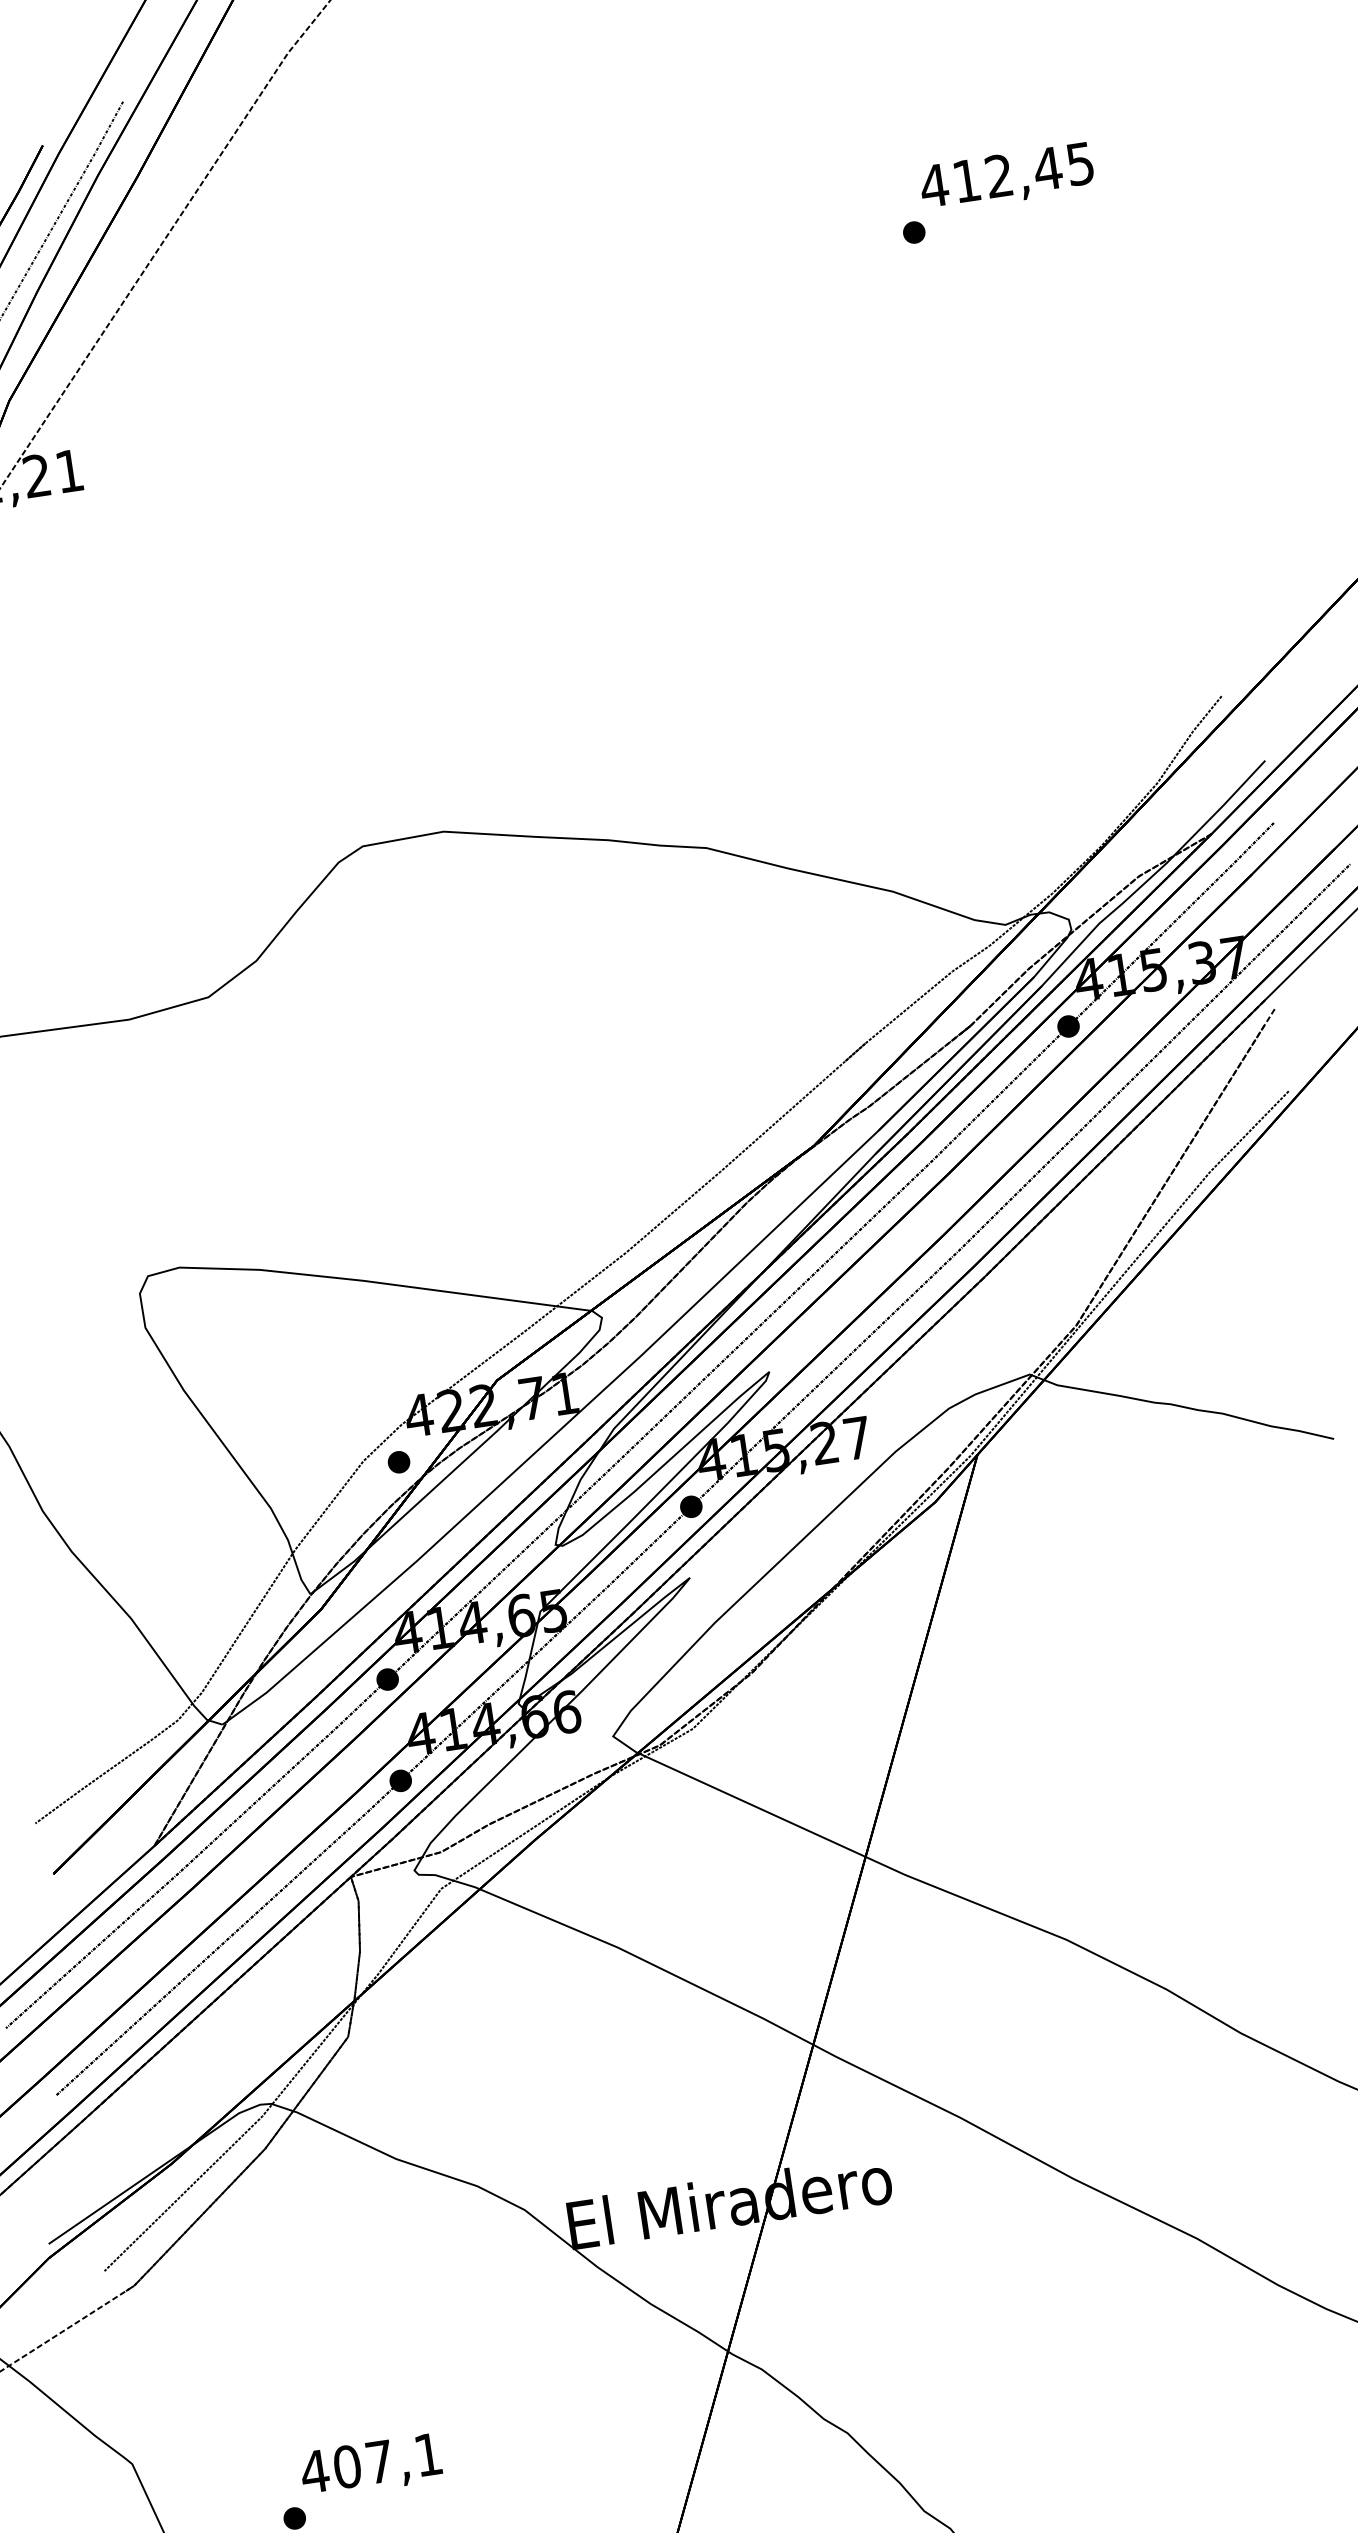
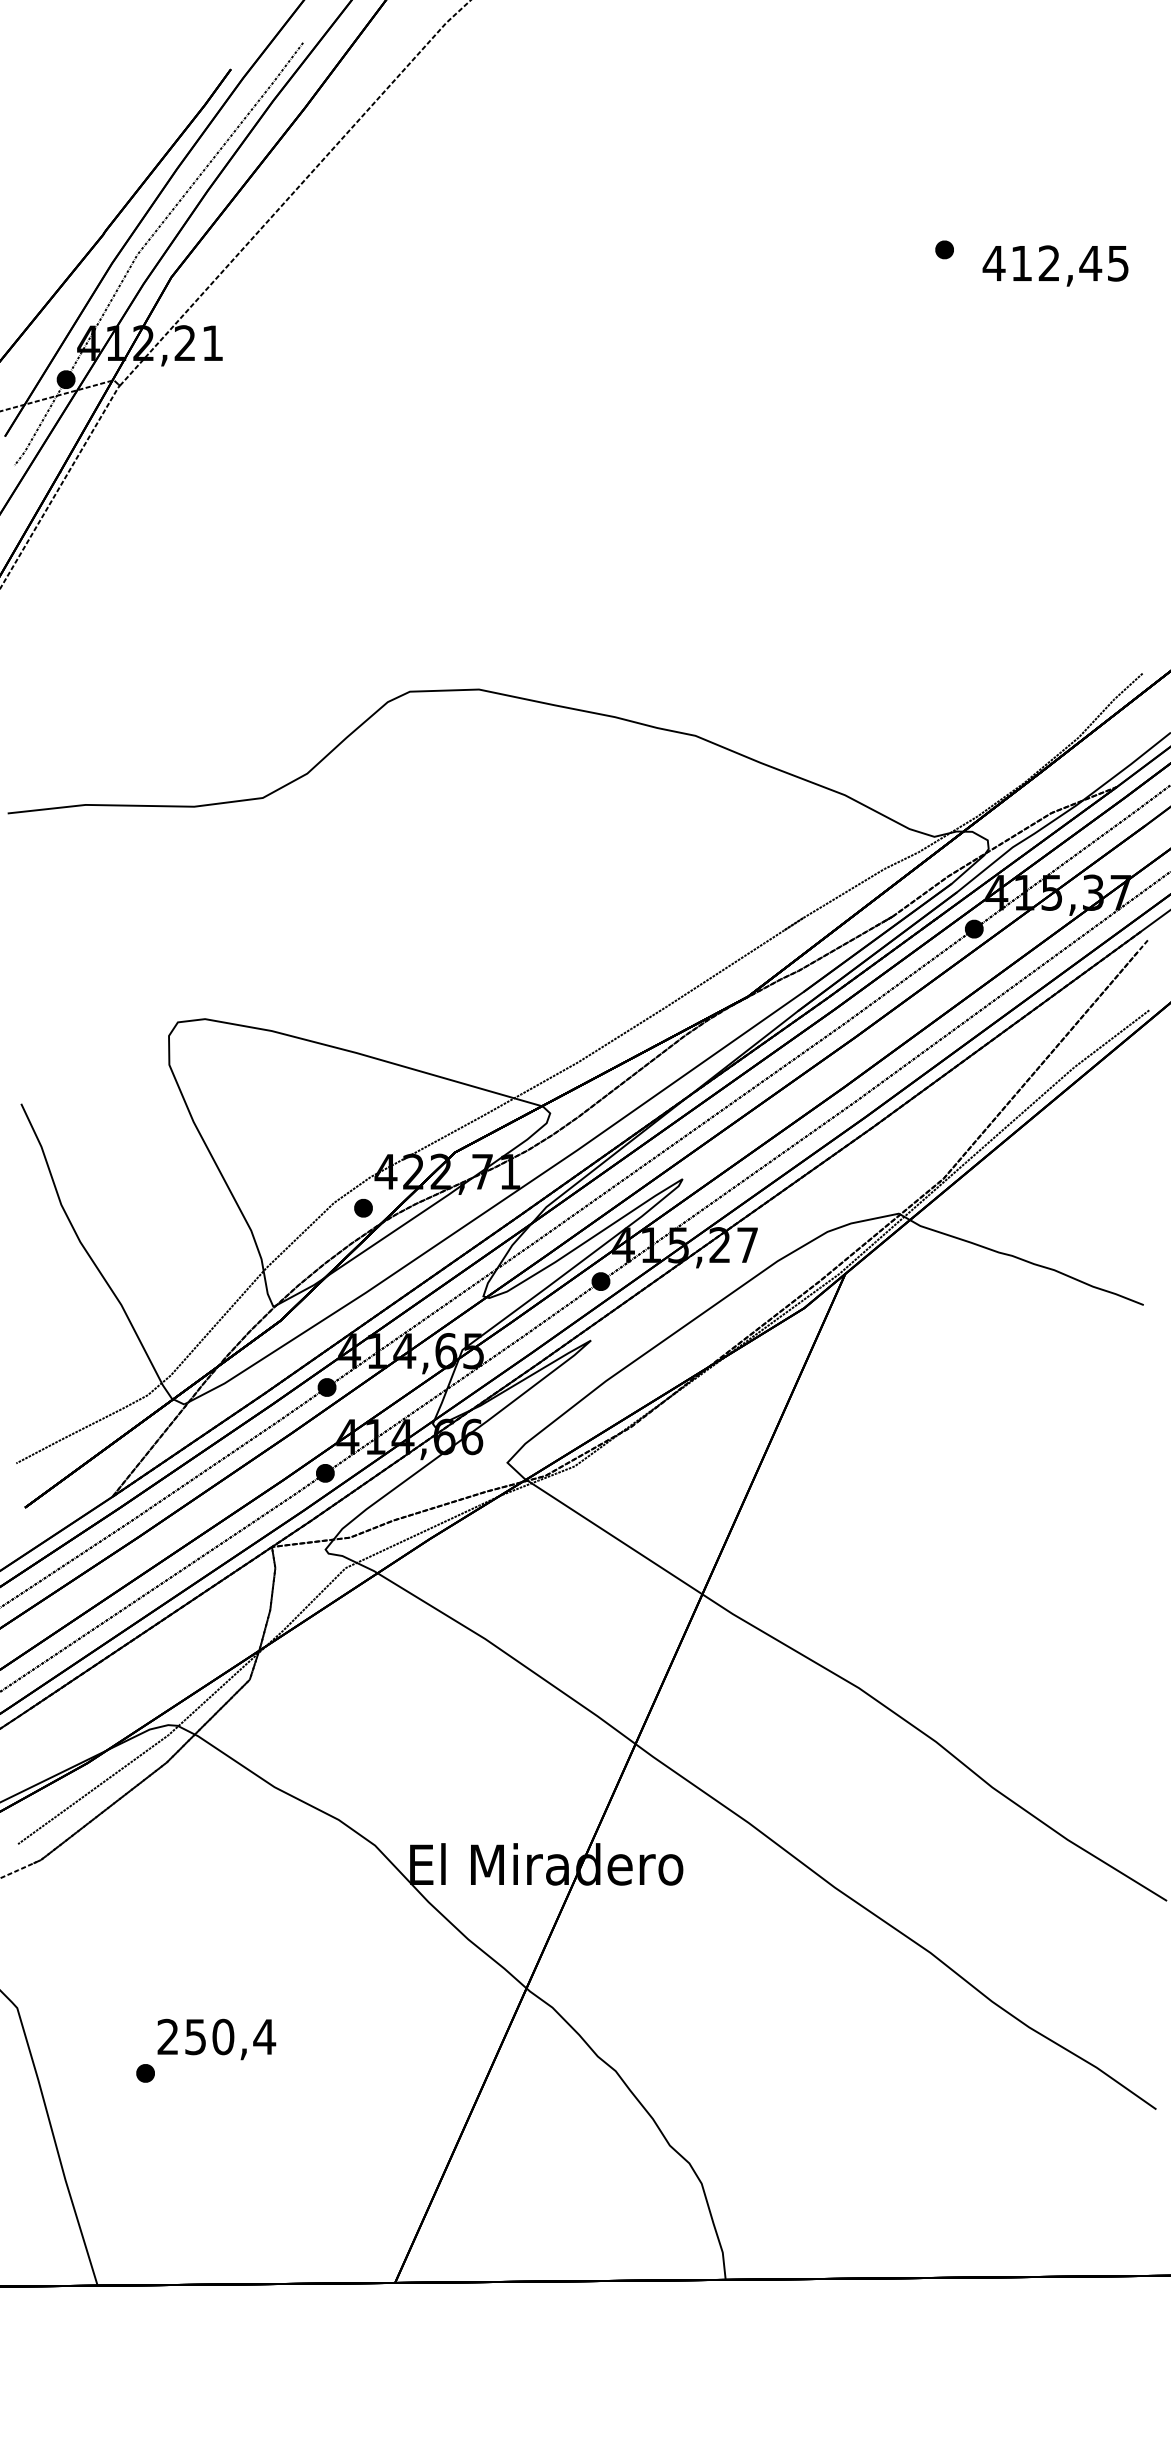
text: (1006, 177) -> (1055, 265), moved
text: (371, 2462) -> (216, 2036), 407,1 -> 250,4

